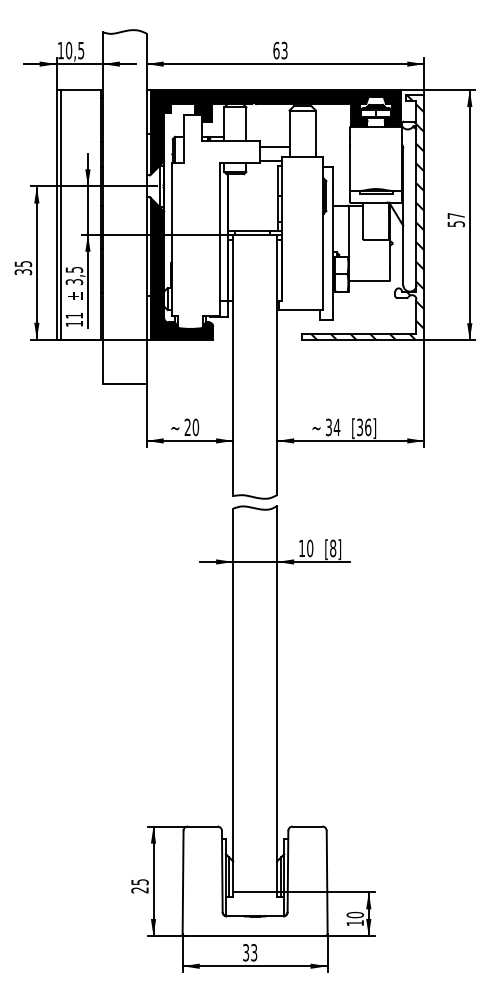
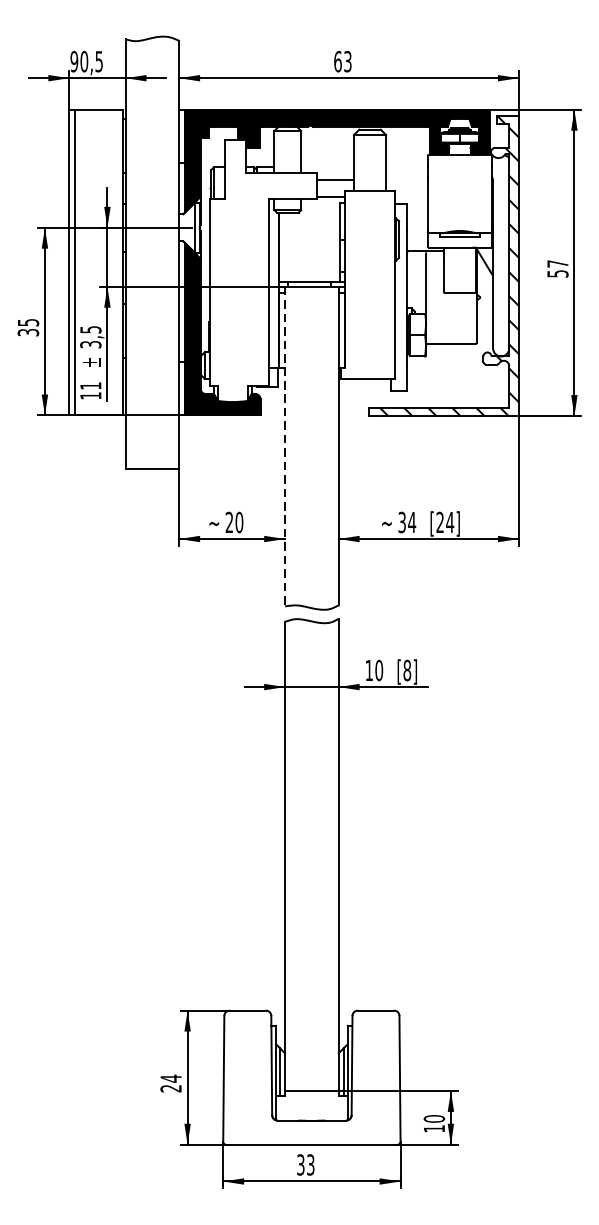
text: (60, 50) -> (73, 61), 10,5 -> 90,5
line: (233, 365) -> (285, 446), solid -> dashed
text: (364, 427) -> (445, 522), [36] -> [24]
text: (139, 881) -> (170, 1077), 25 -> 24

